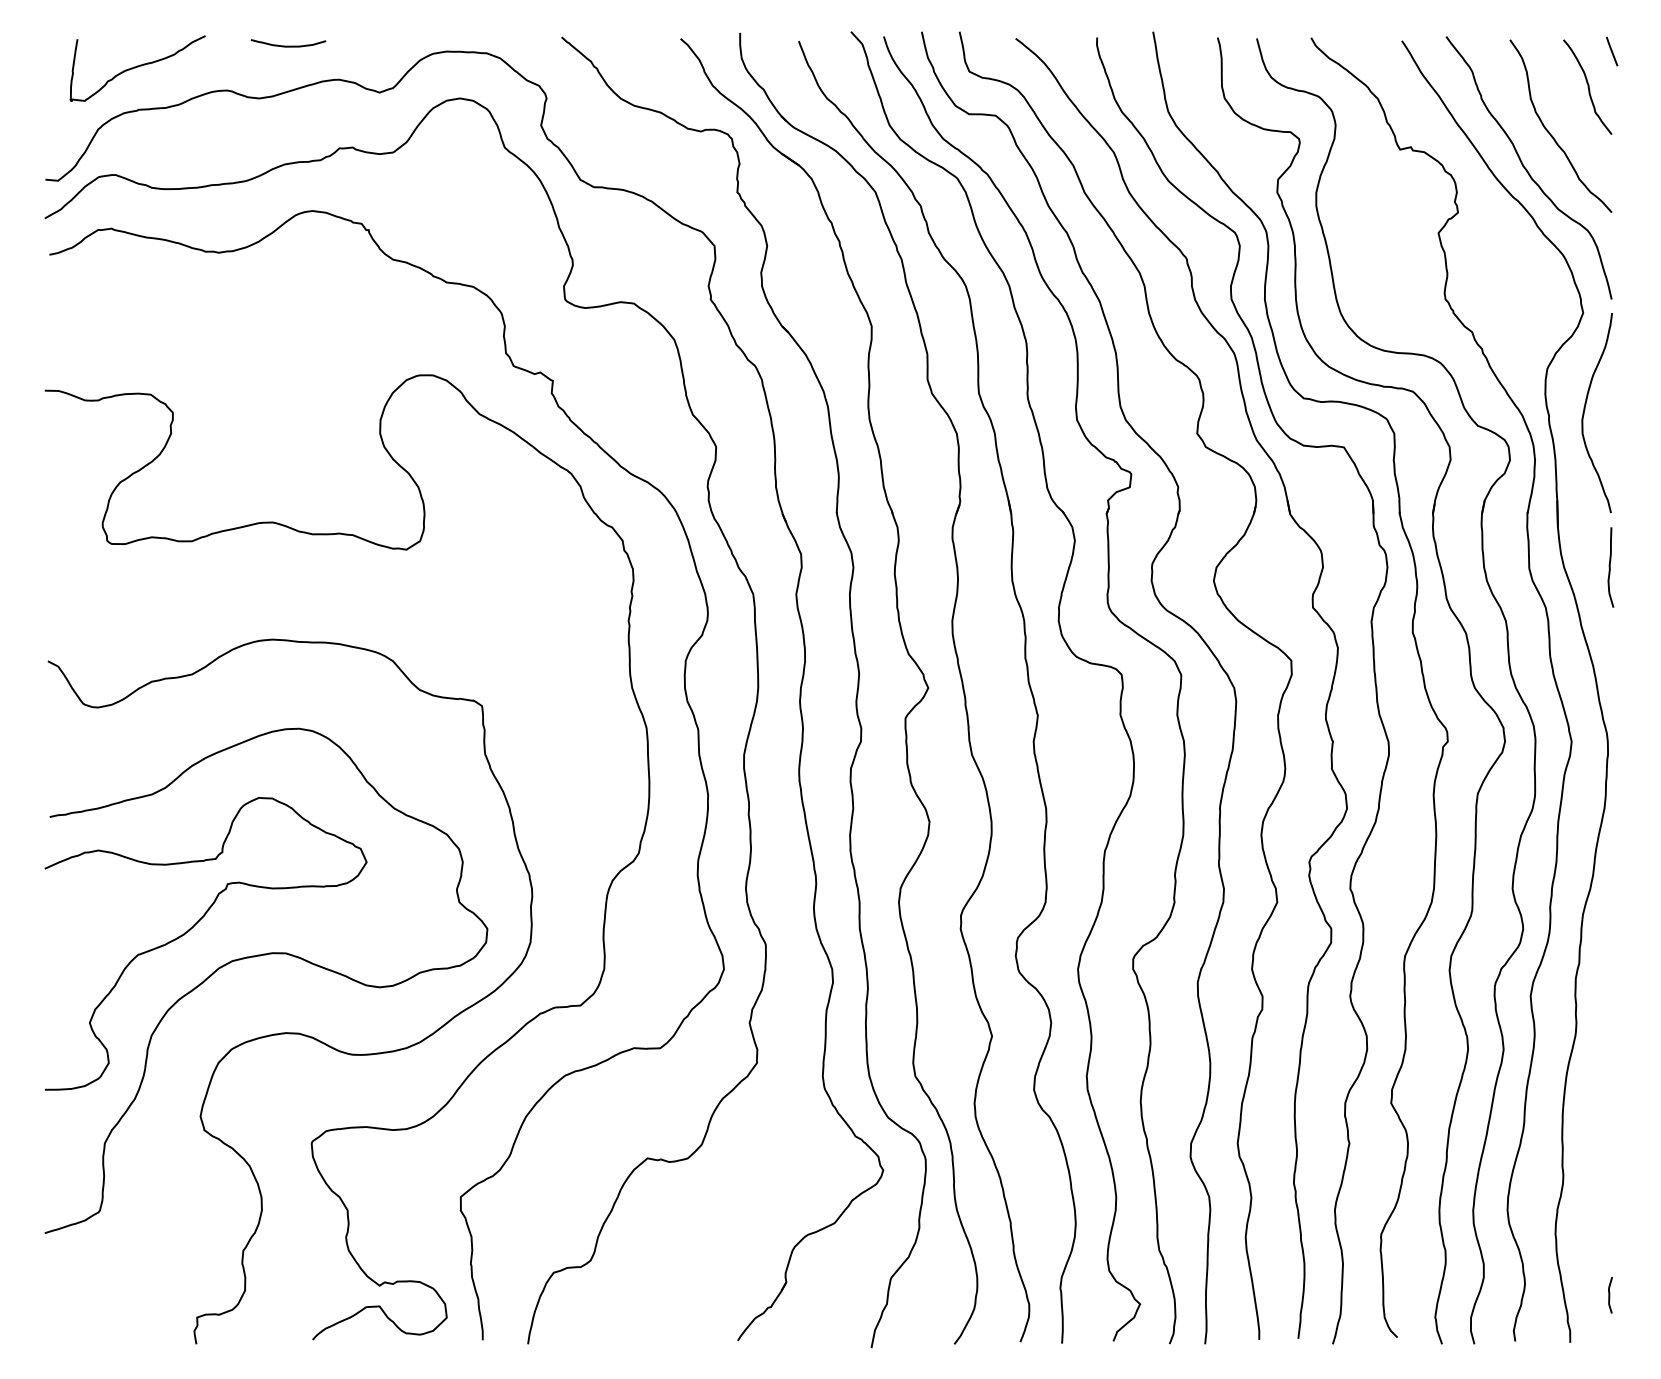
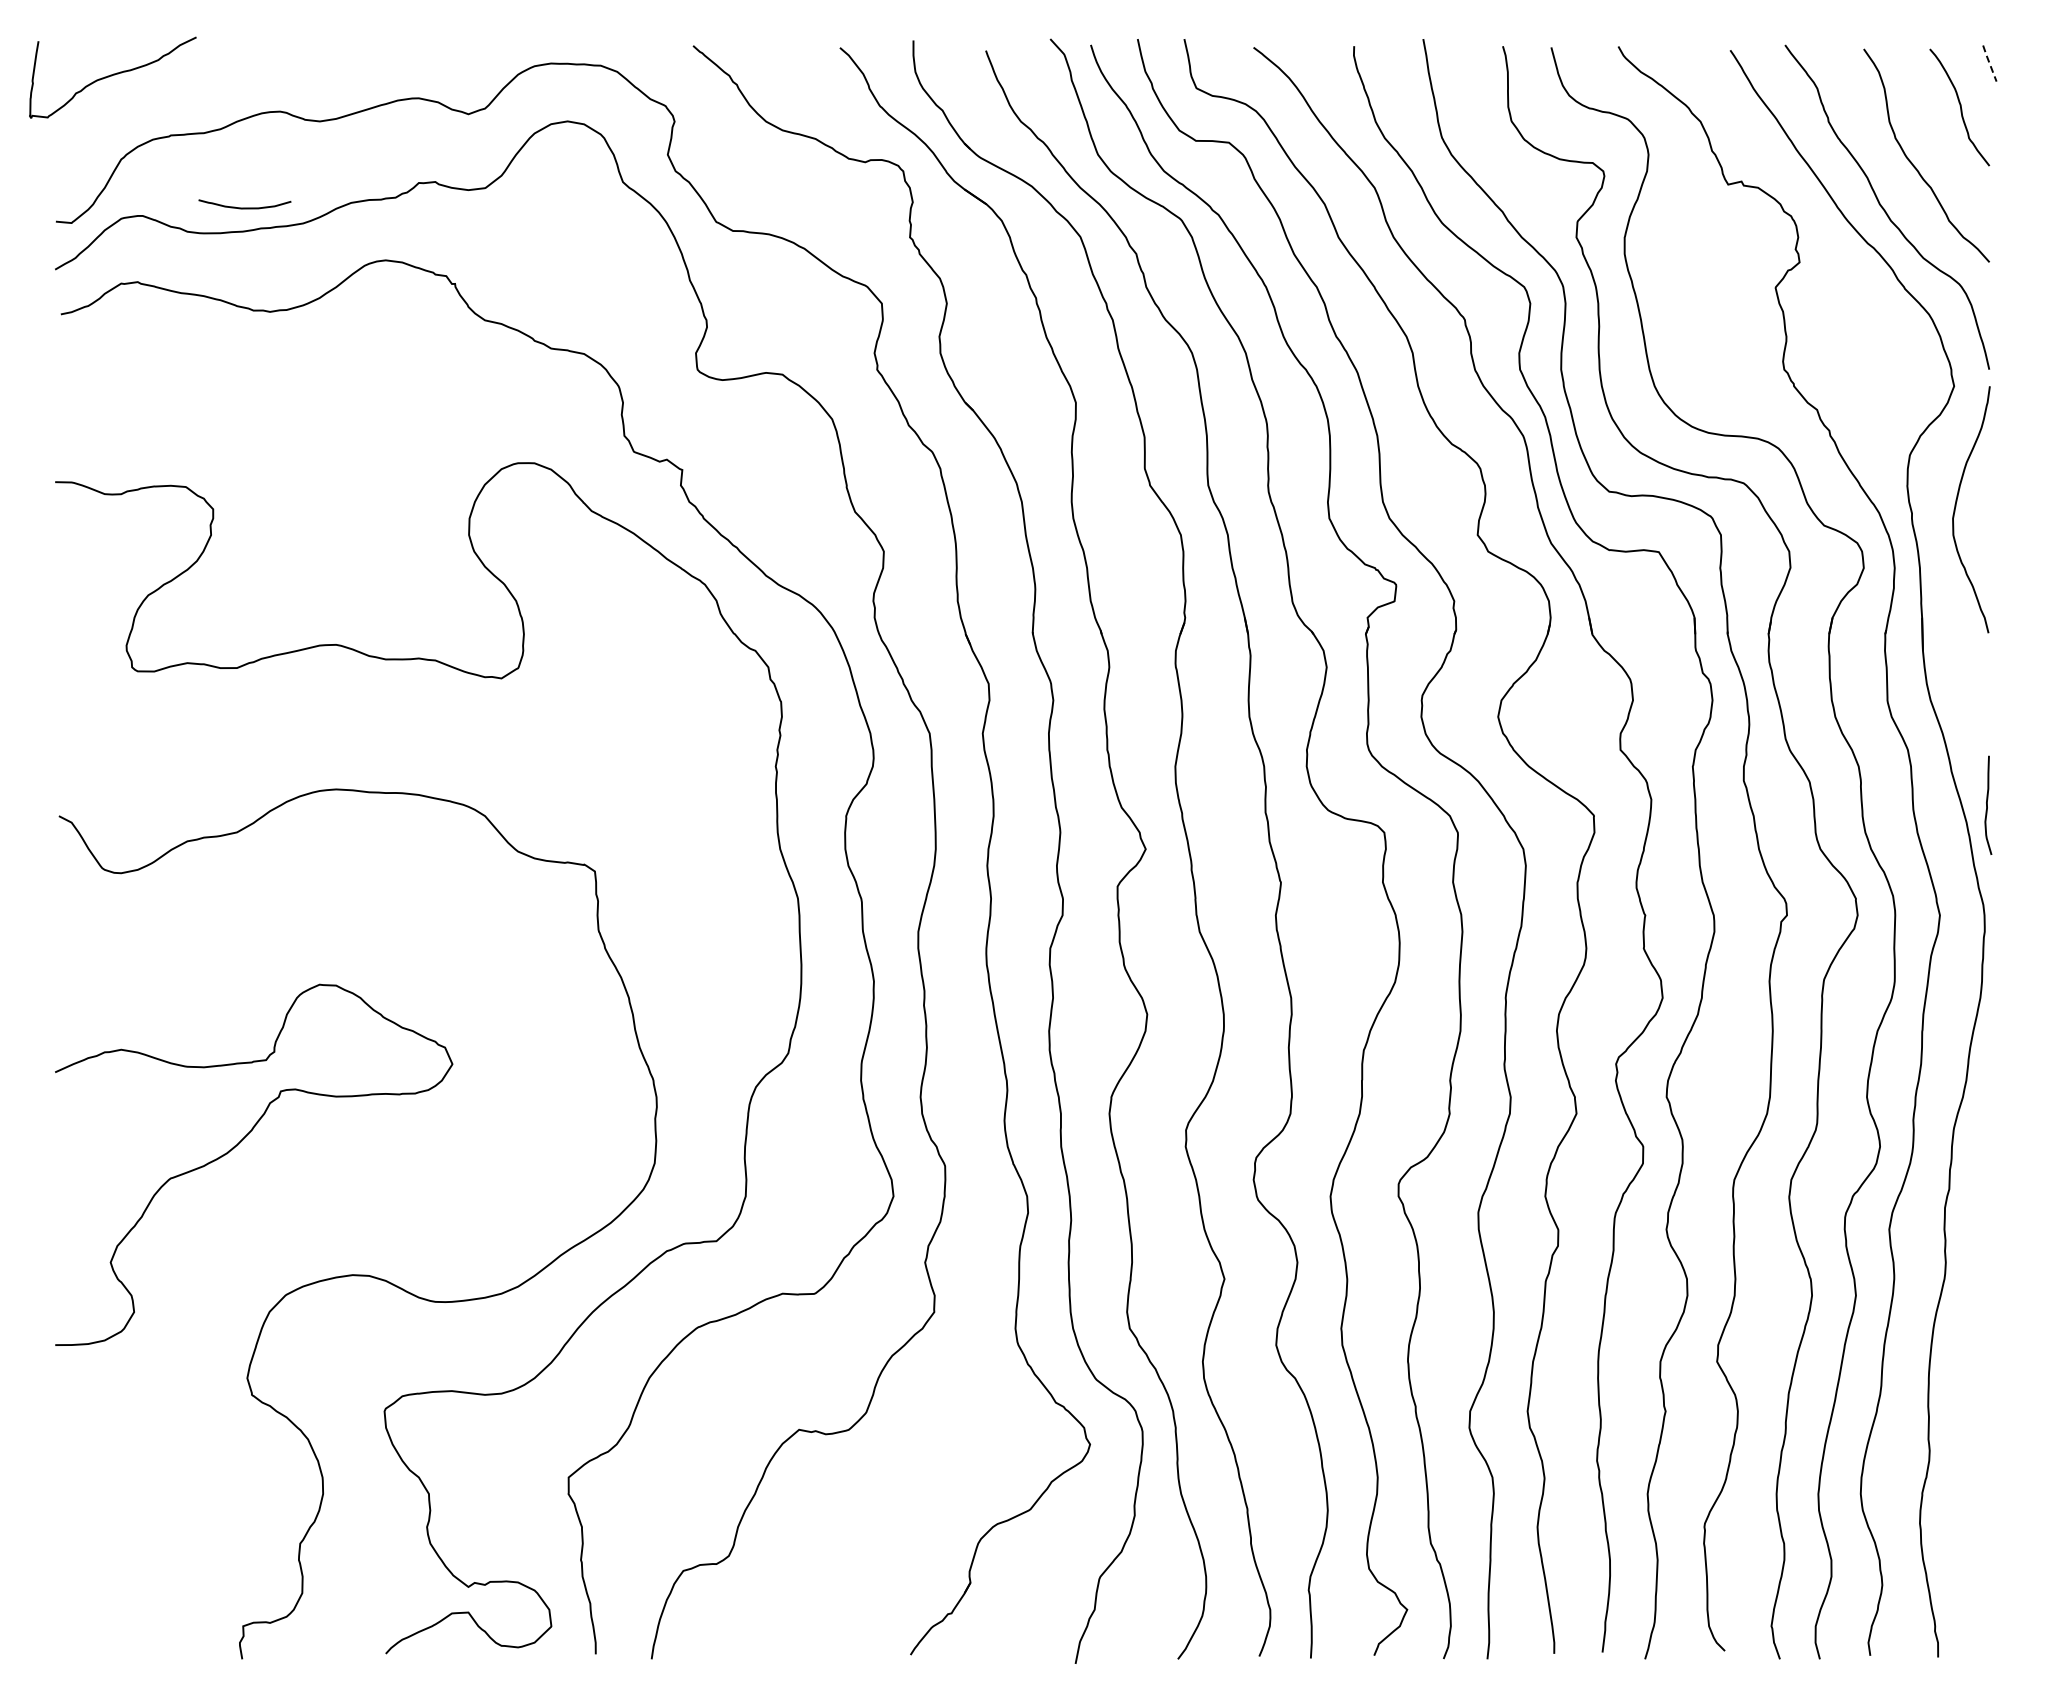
curve: (288, 45) -> (244, 207), moved
line: (1611, 51) -> (1989, 63), solid -> dashed
curve: (137, 67) -> (112, 76), moved
curve: (1610, 566) -> (1987, 804), moved
curve: (259, 956) -> (320, 1180), removed
curve: (1610, 1295) -> (1987, 1598), removed

